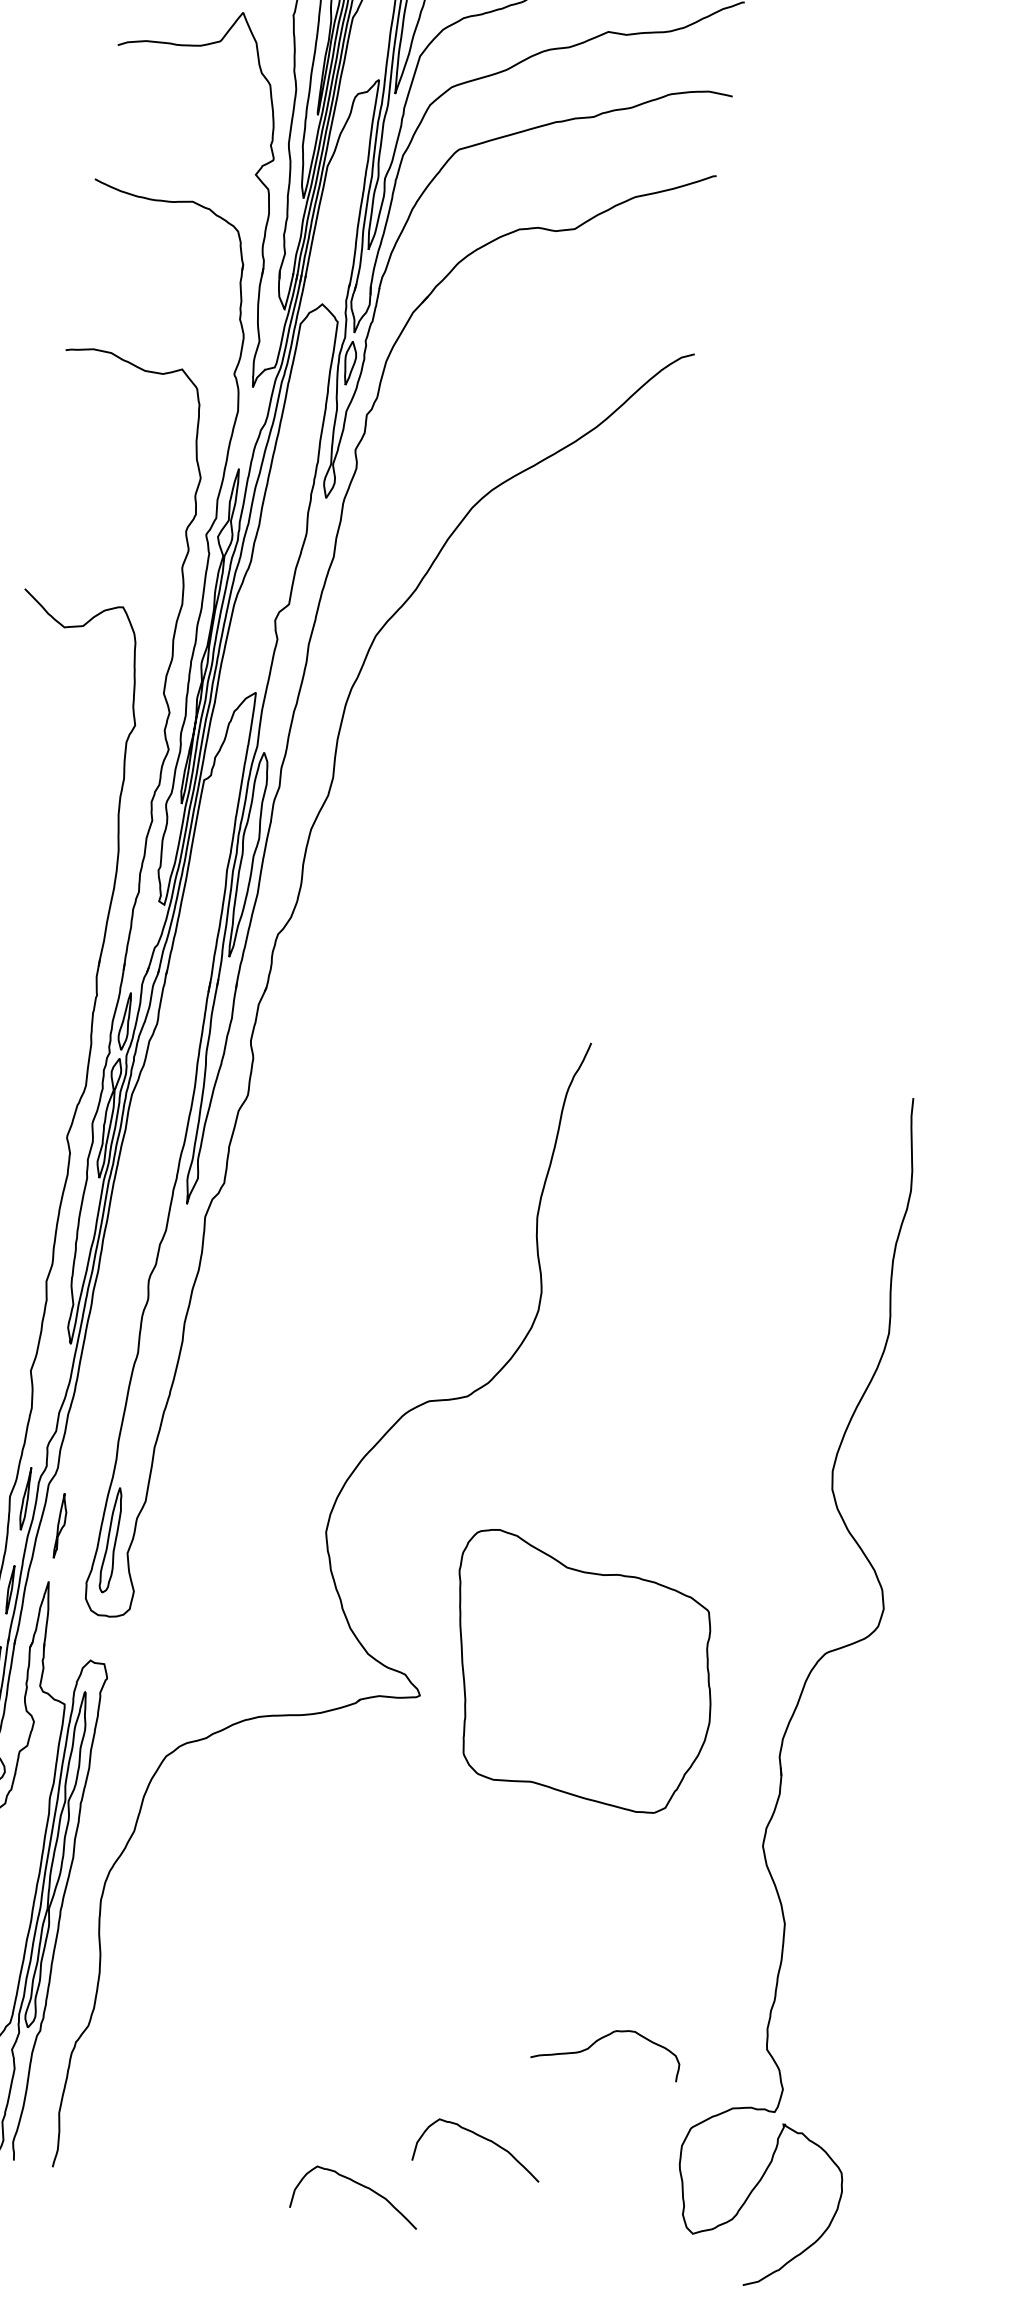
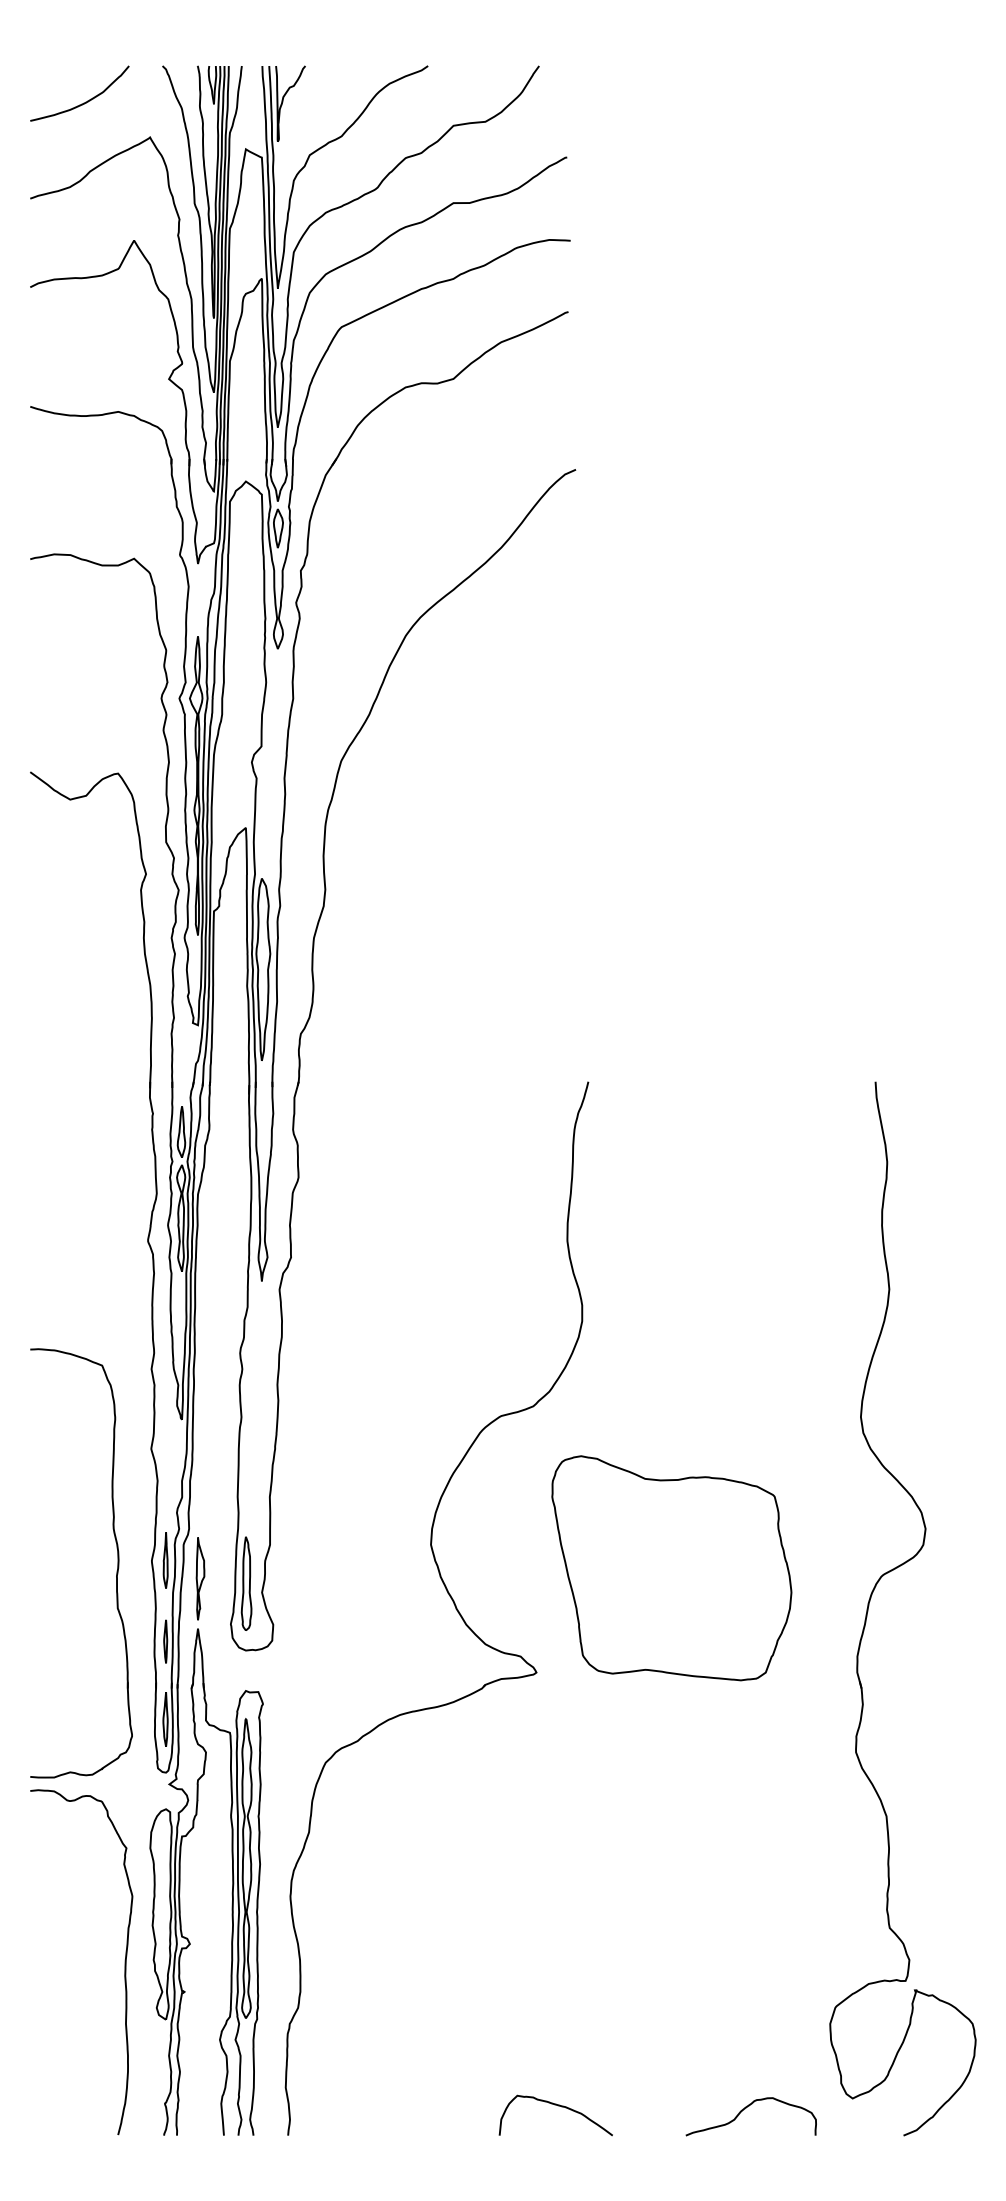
part: (61, 1525) -> (200, 1578), size x1.43
part: (579, 1673) -> (671, 1568), moved
curve: (602, 2039) -> (745, 2109), moved
curve: (483, 2139) -> (657, 2047), removed

